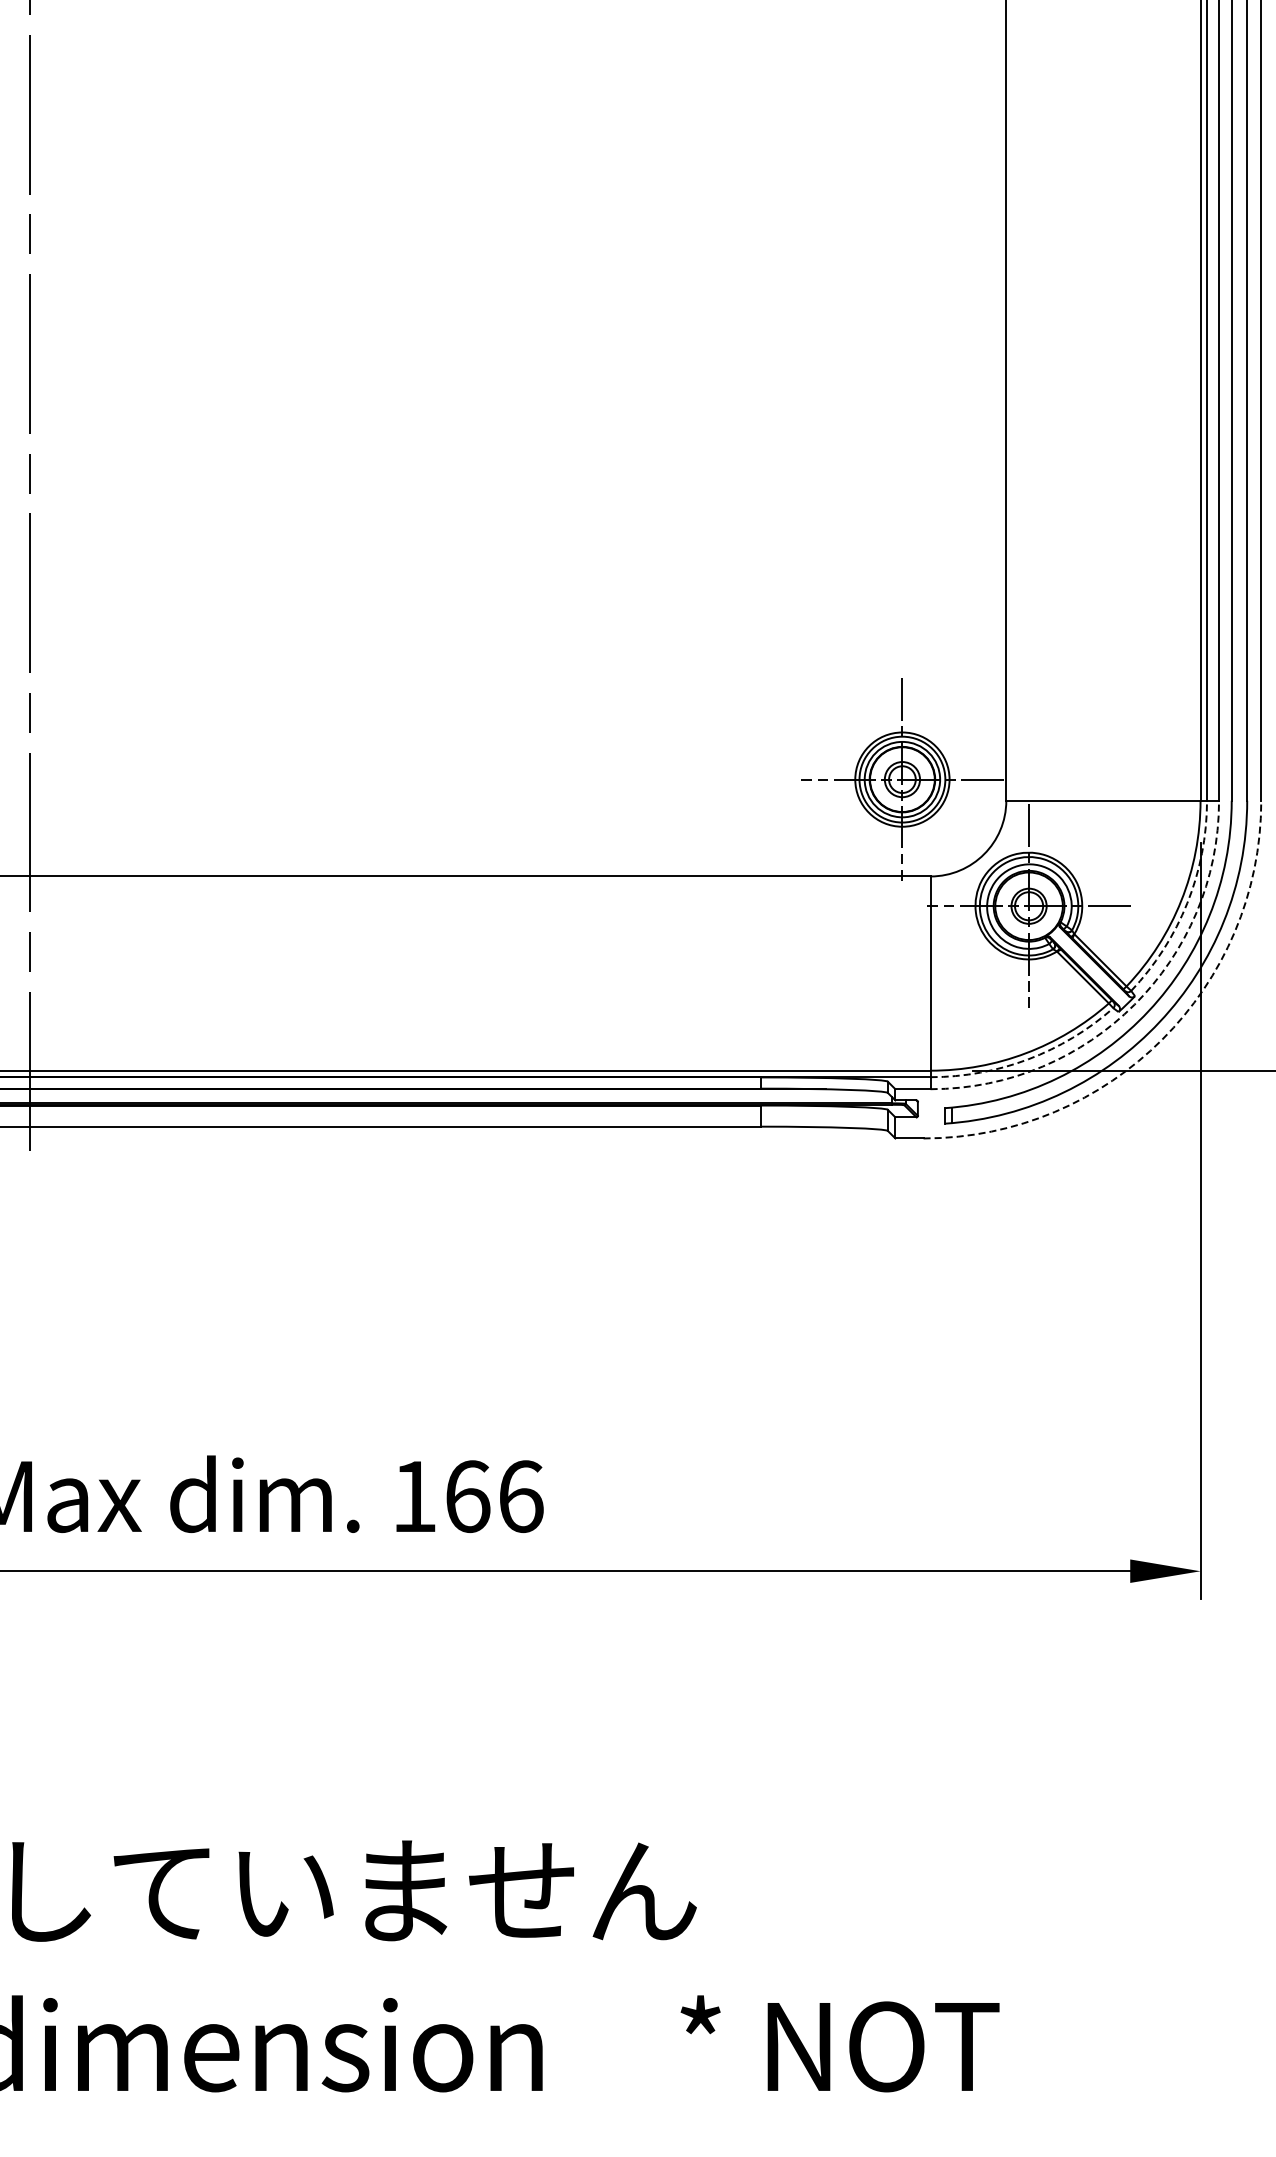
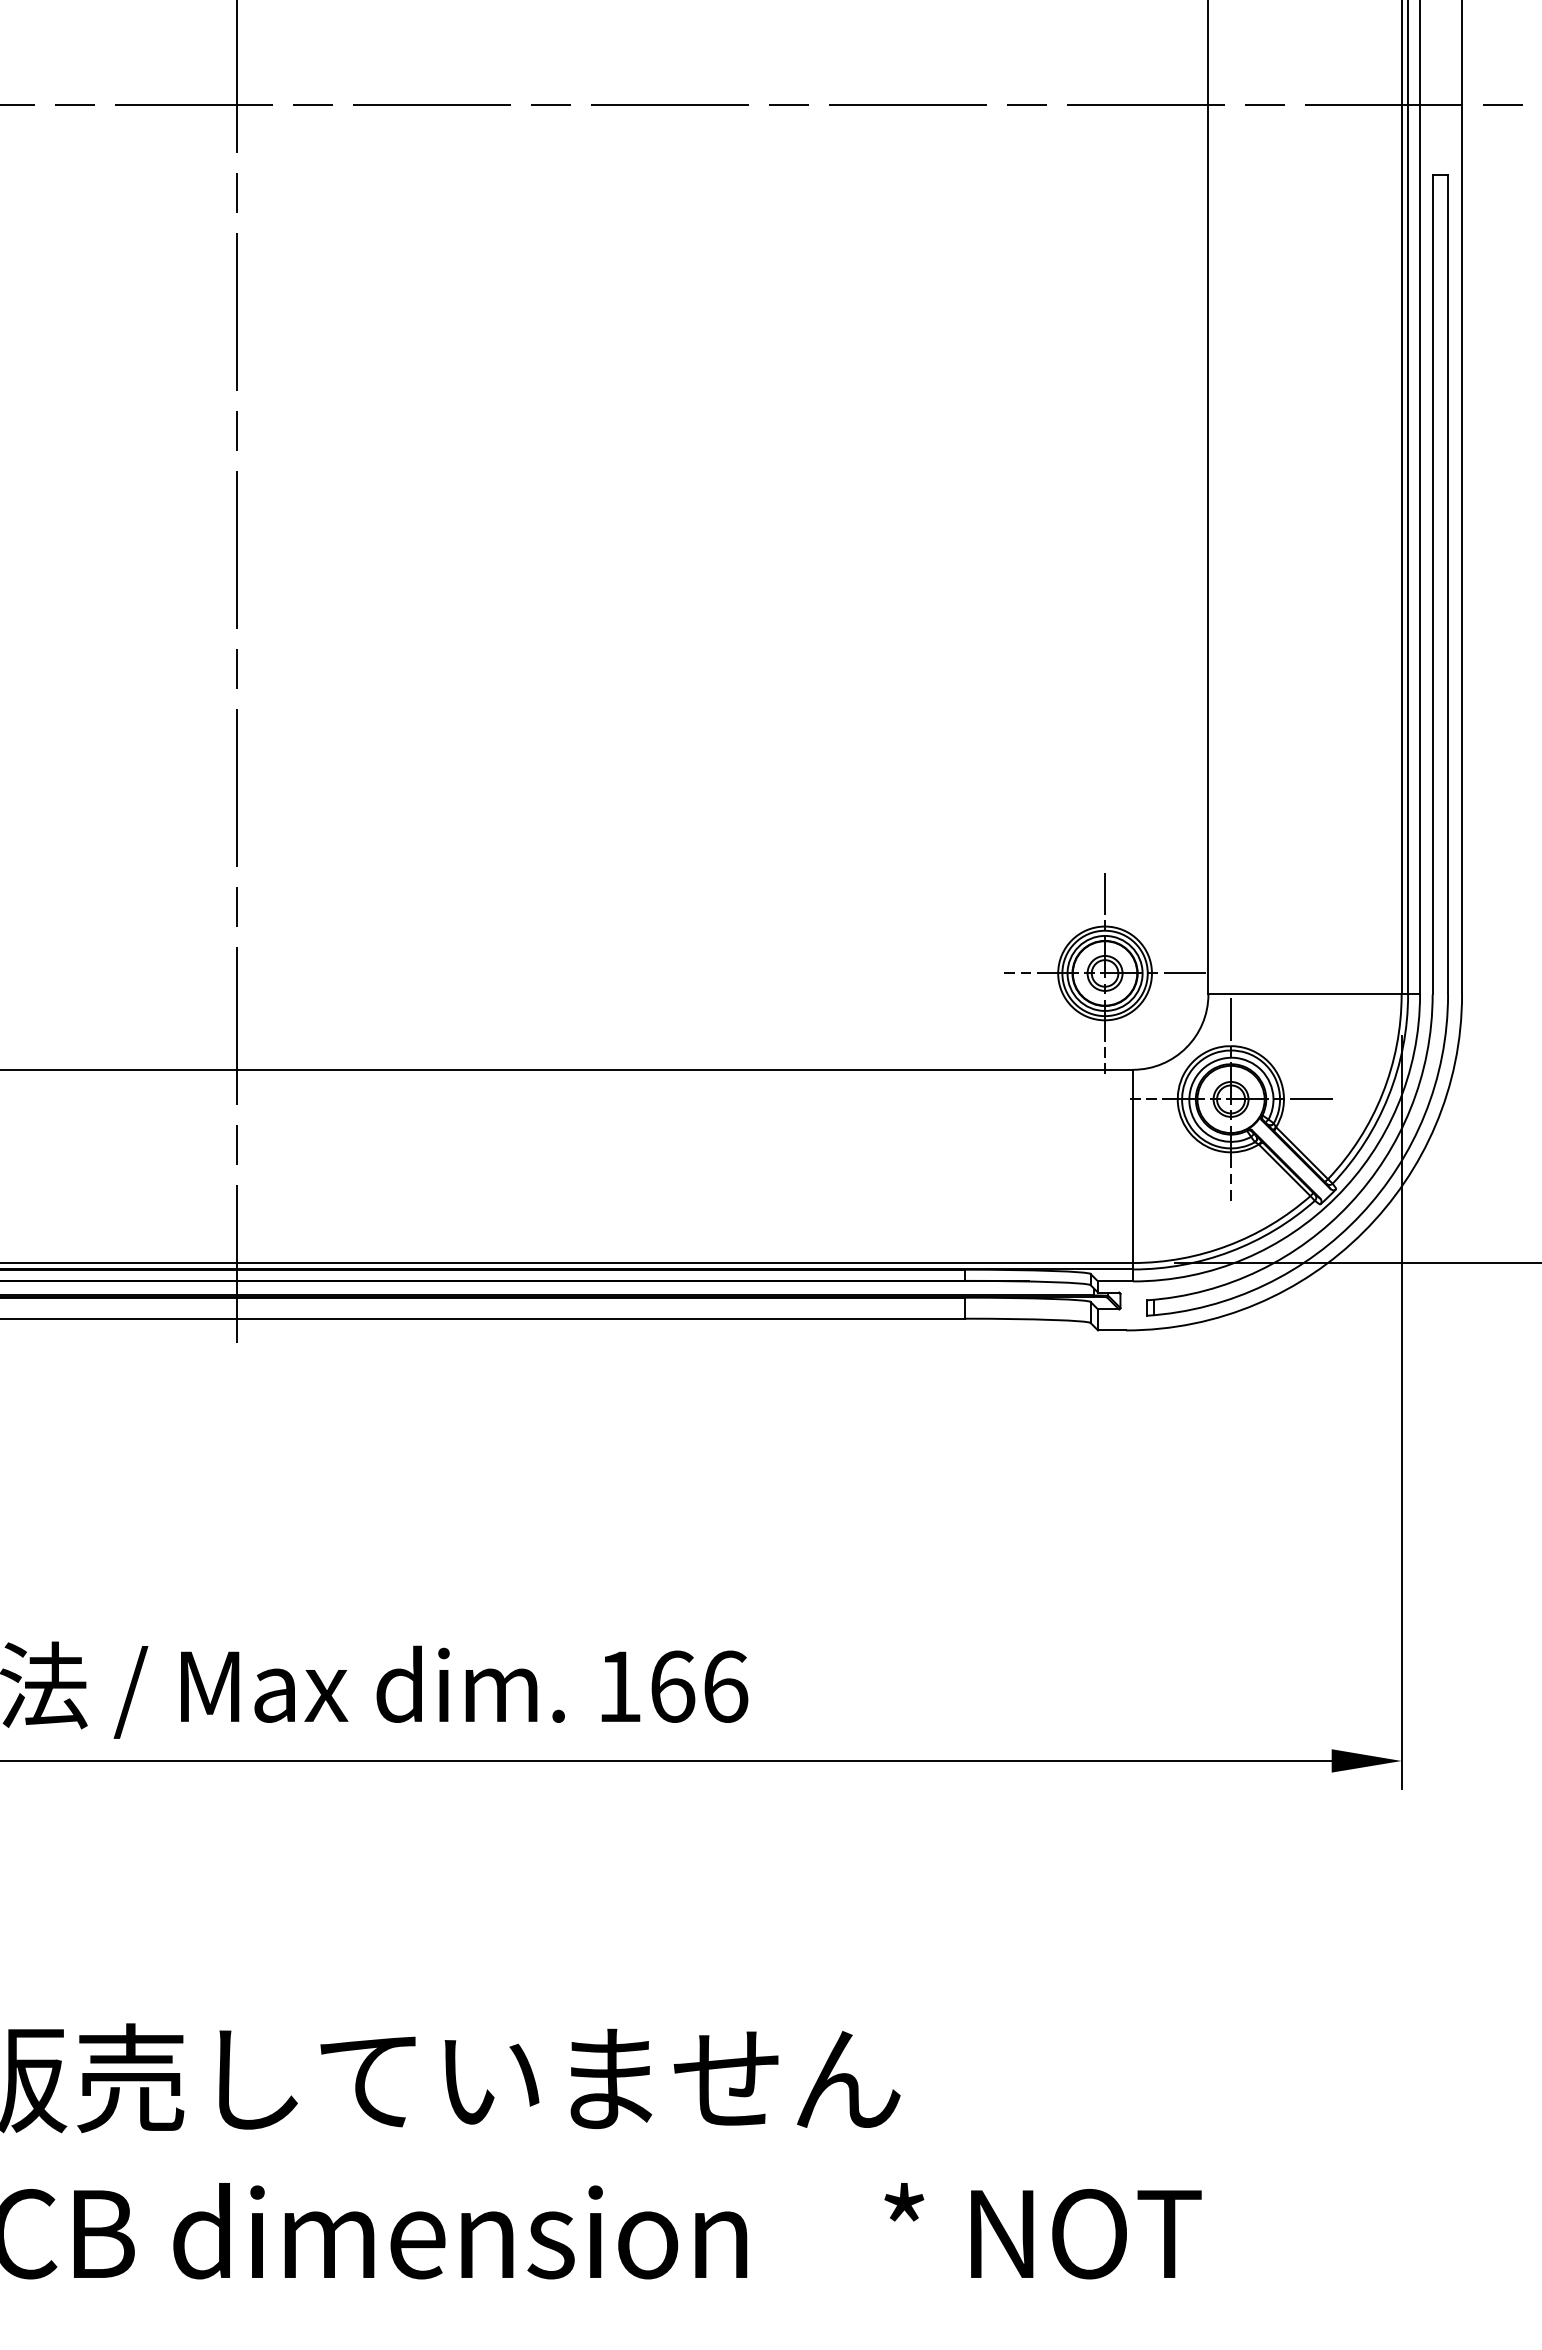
arc: (1187, 903) -> (1388, 1096), dashed -> solid
arc: (1135, 1004) -> (1336, 1197), dashed -> solid
arc: (1162, 1040) -> (1363, 1232), dashed -> solid
arc: (1028, 1059) -> (1230, 1251), dashed -> solid

